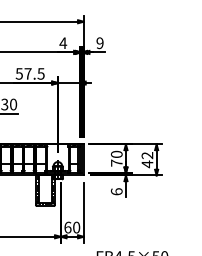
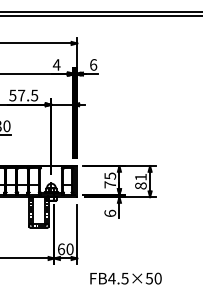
text: (100, 42) -> (93, 64), 9 -> 6
text: (117, 153) -> (110, 175), 70 -> 75
text: (147, 159) -> (140, 181), 42 -> 81

